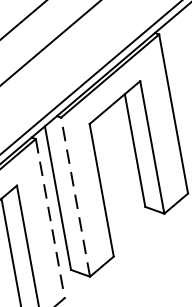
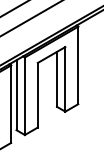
line: (74, 197) -> (24, 96), dashed -> solid
line: (51, 219) -> (11, 104), dashed -> solid

